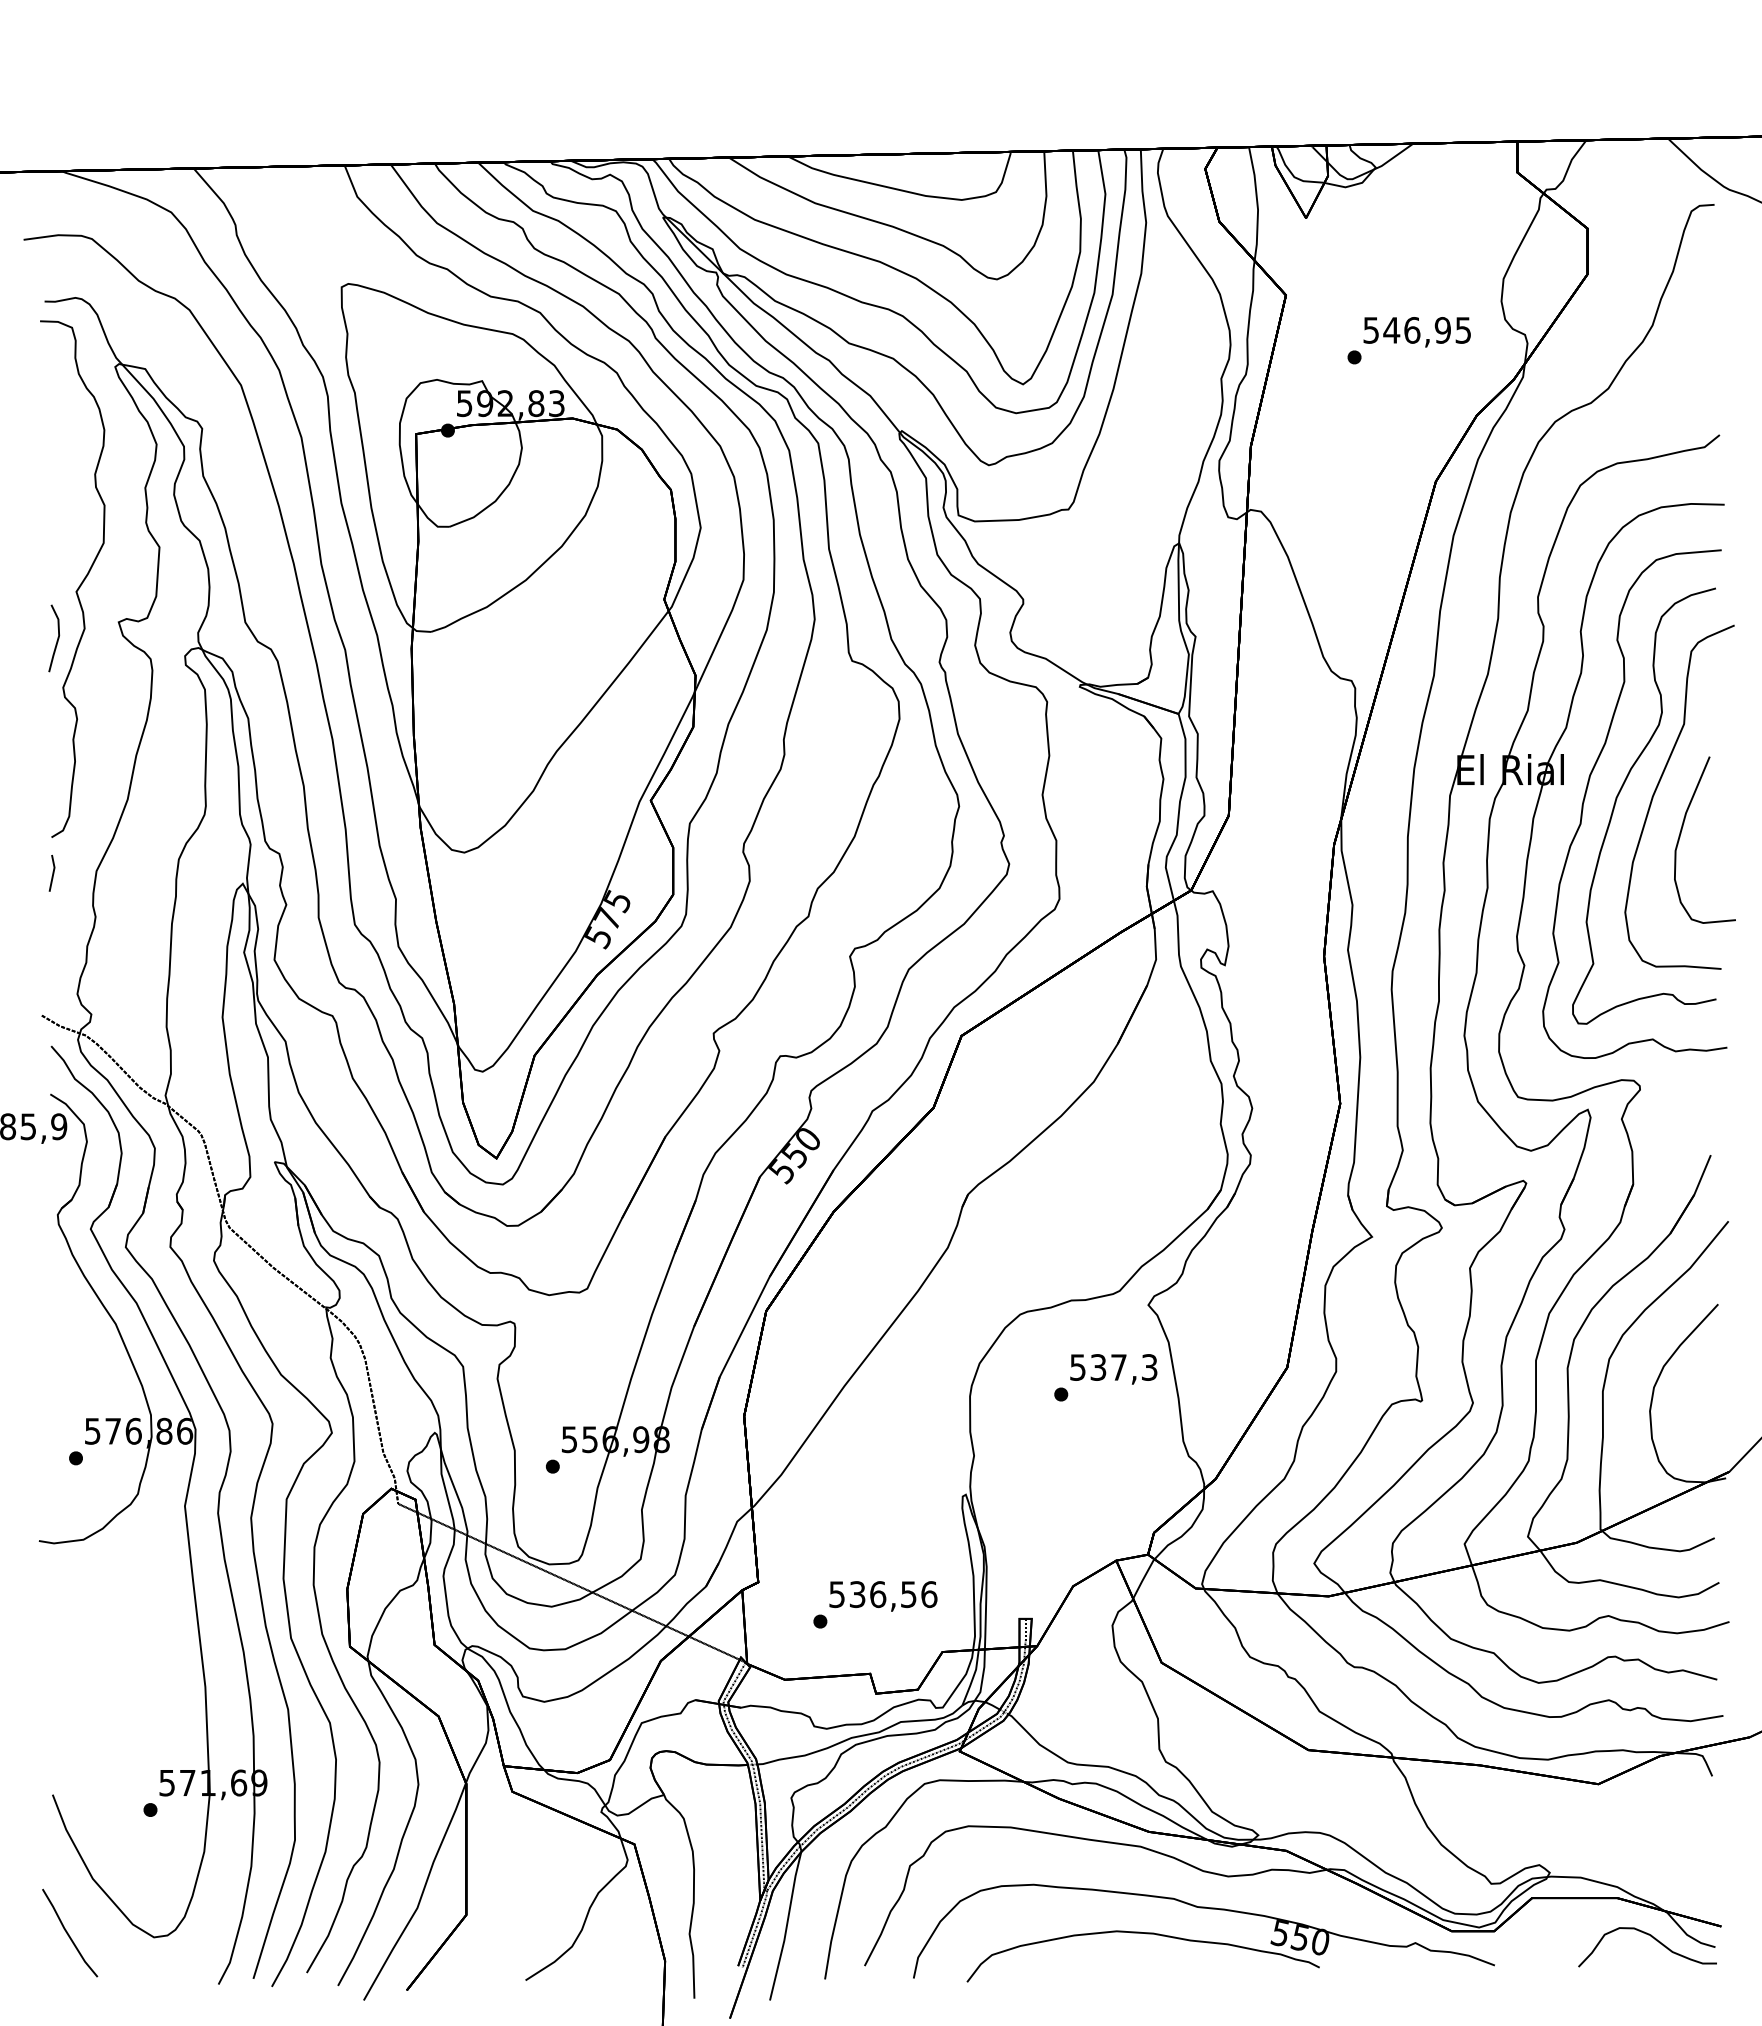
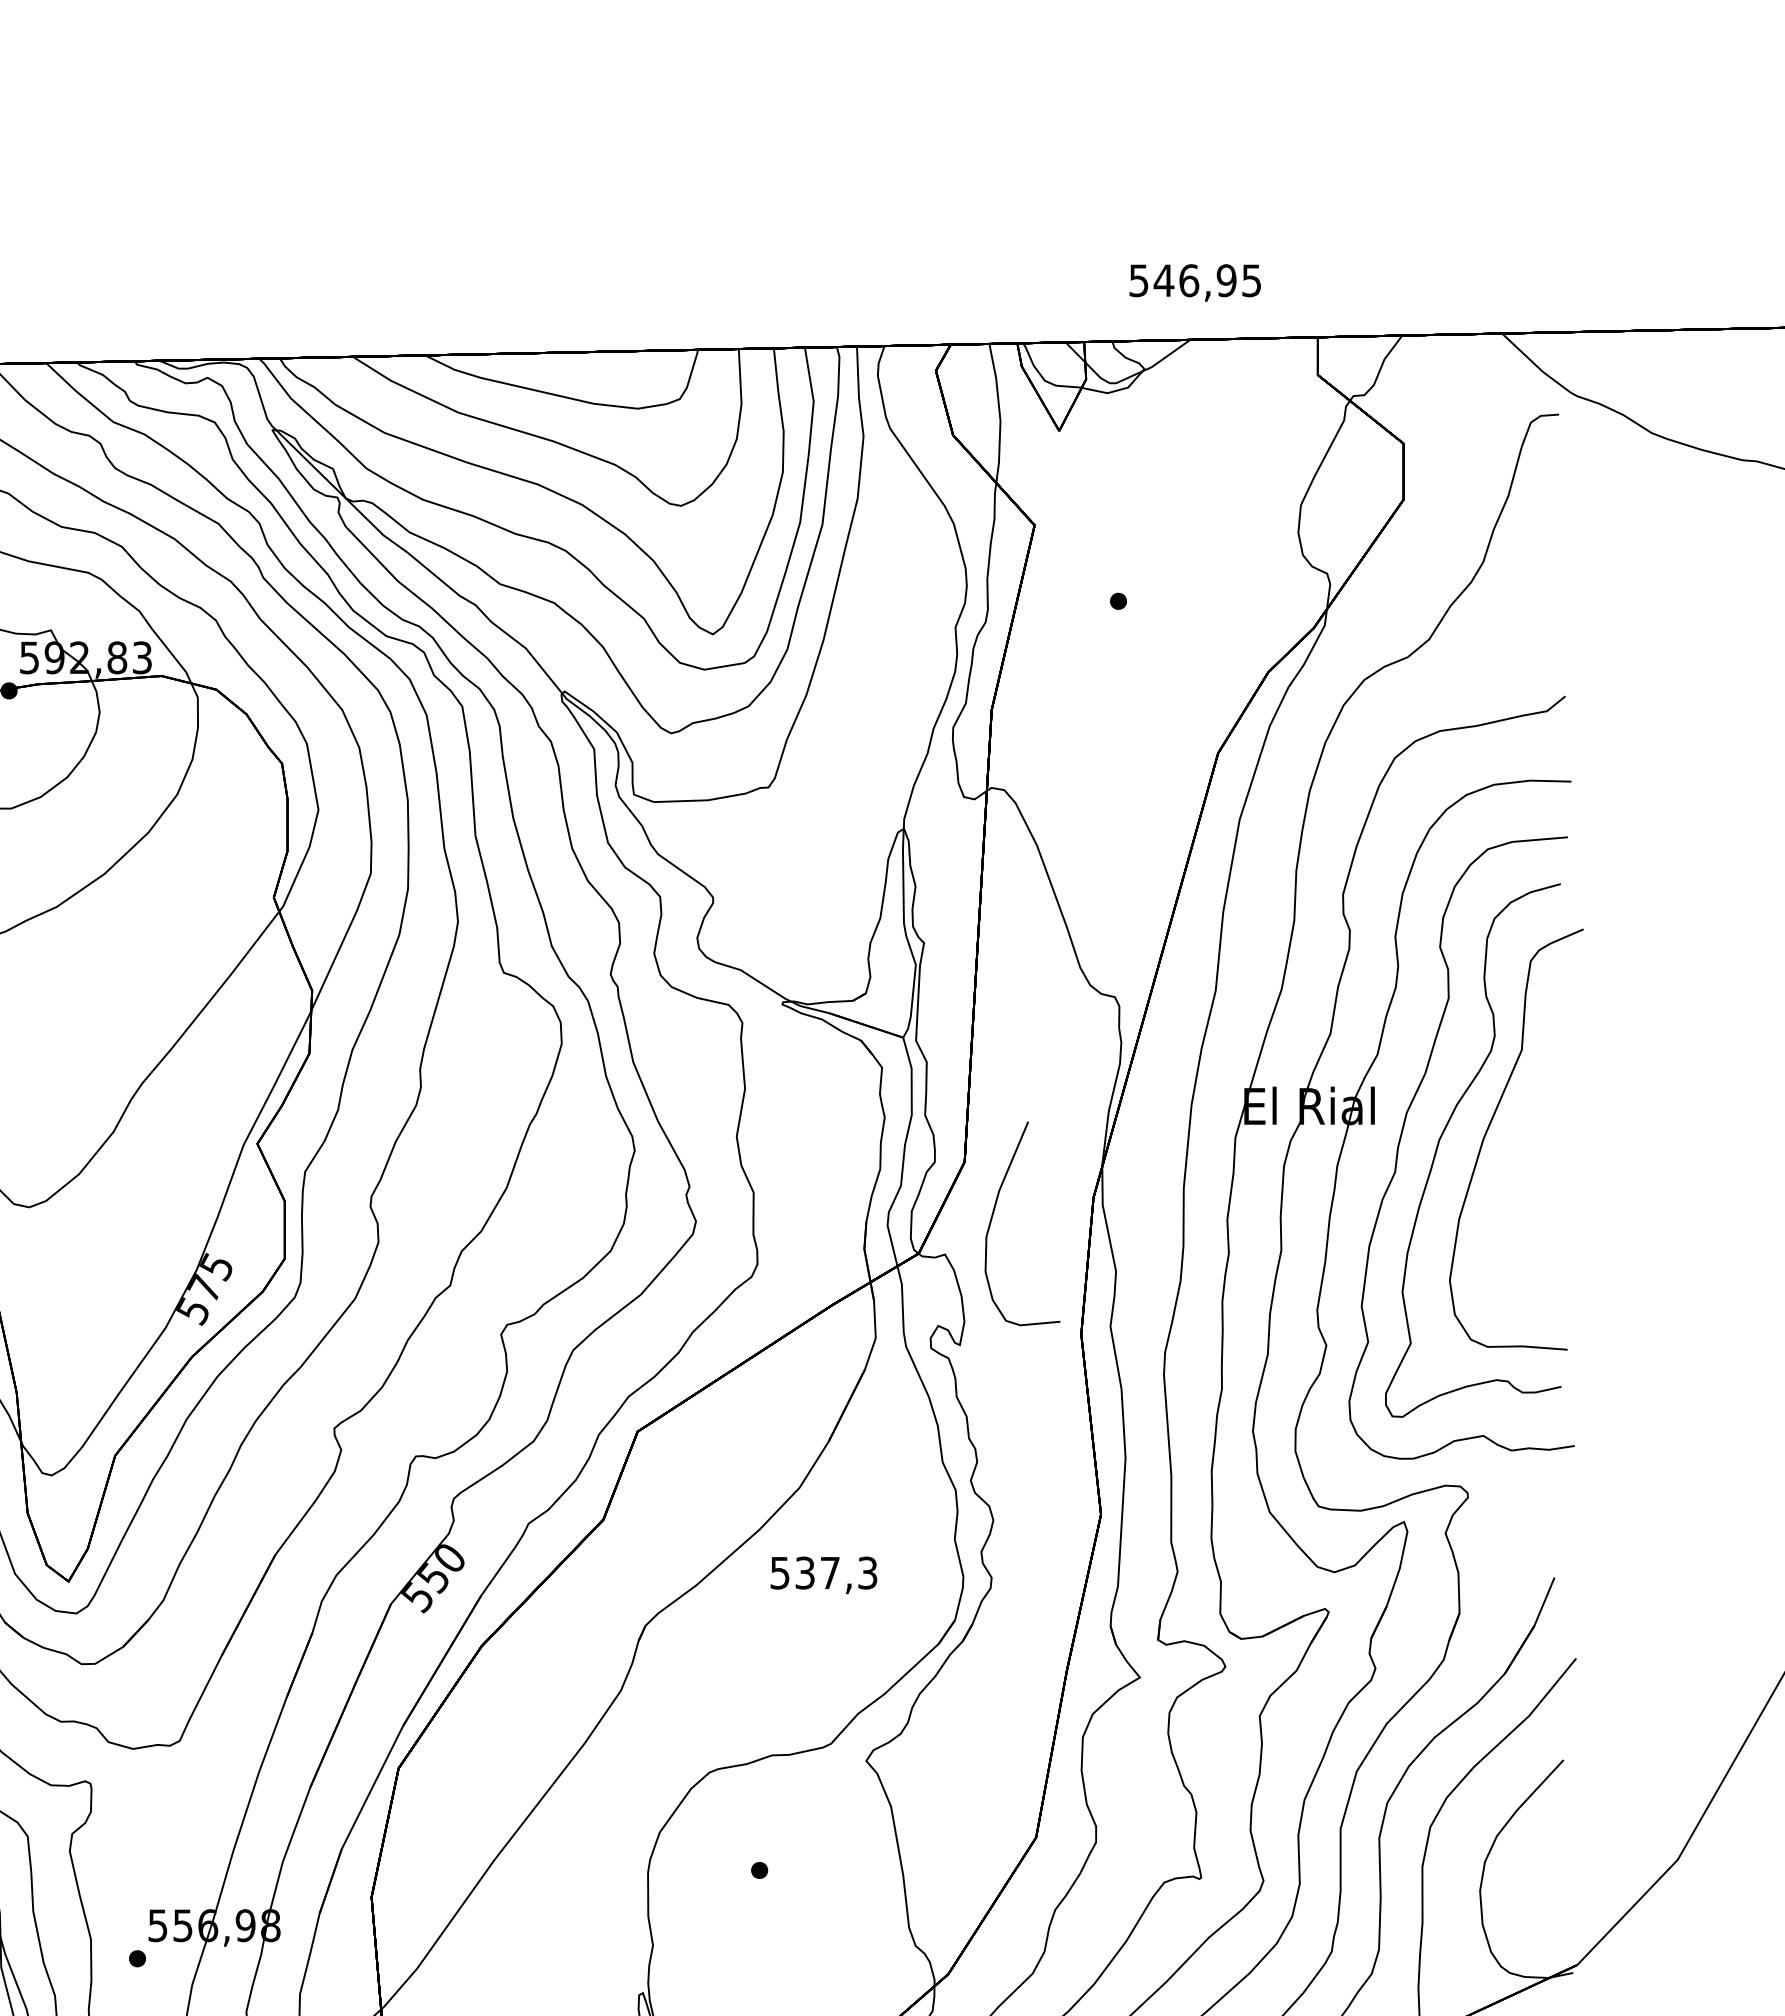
text: (1416, 332) -> (1194, 283), moved
part: (1681, 834) -> (993, 1216), moved
text: (1113, 1369) -> (823, 1575), moved

